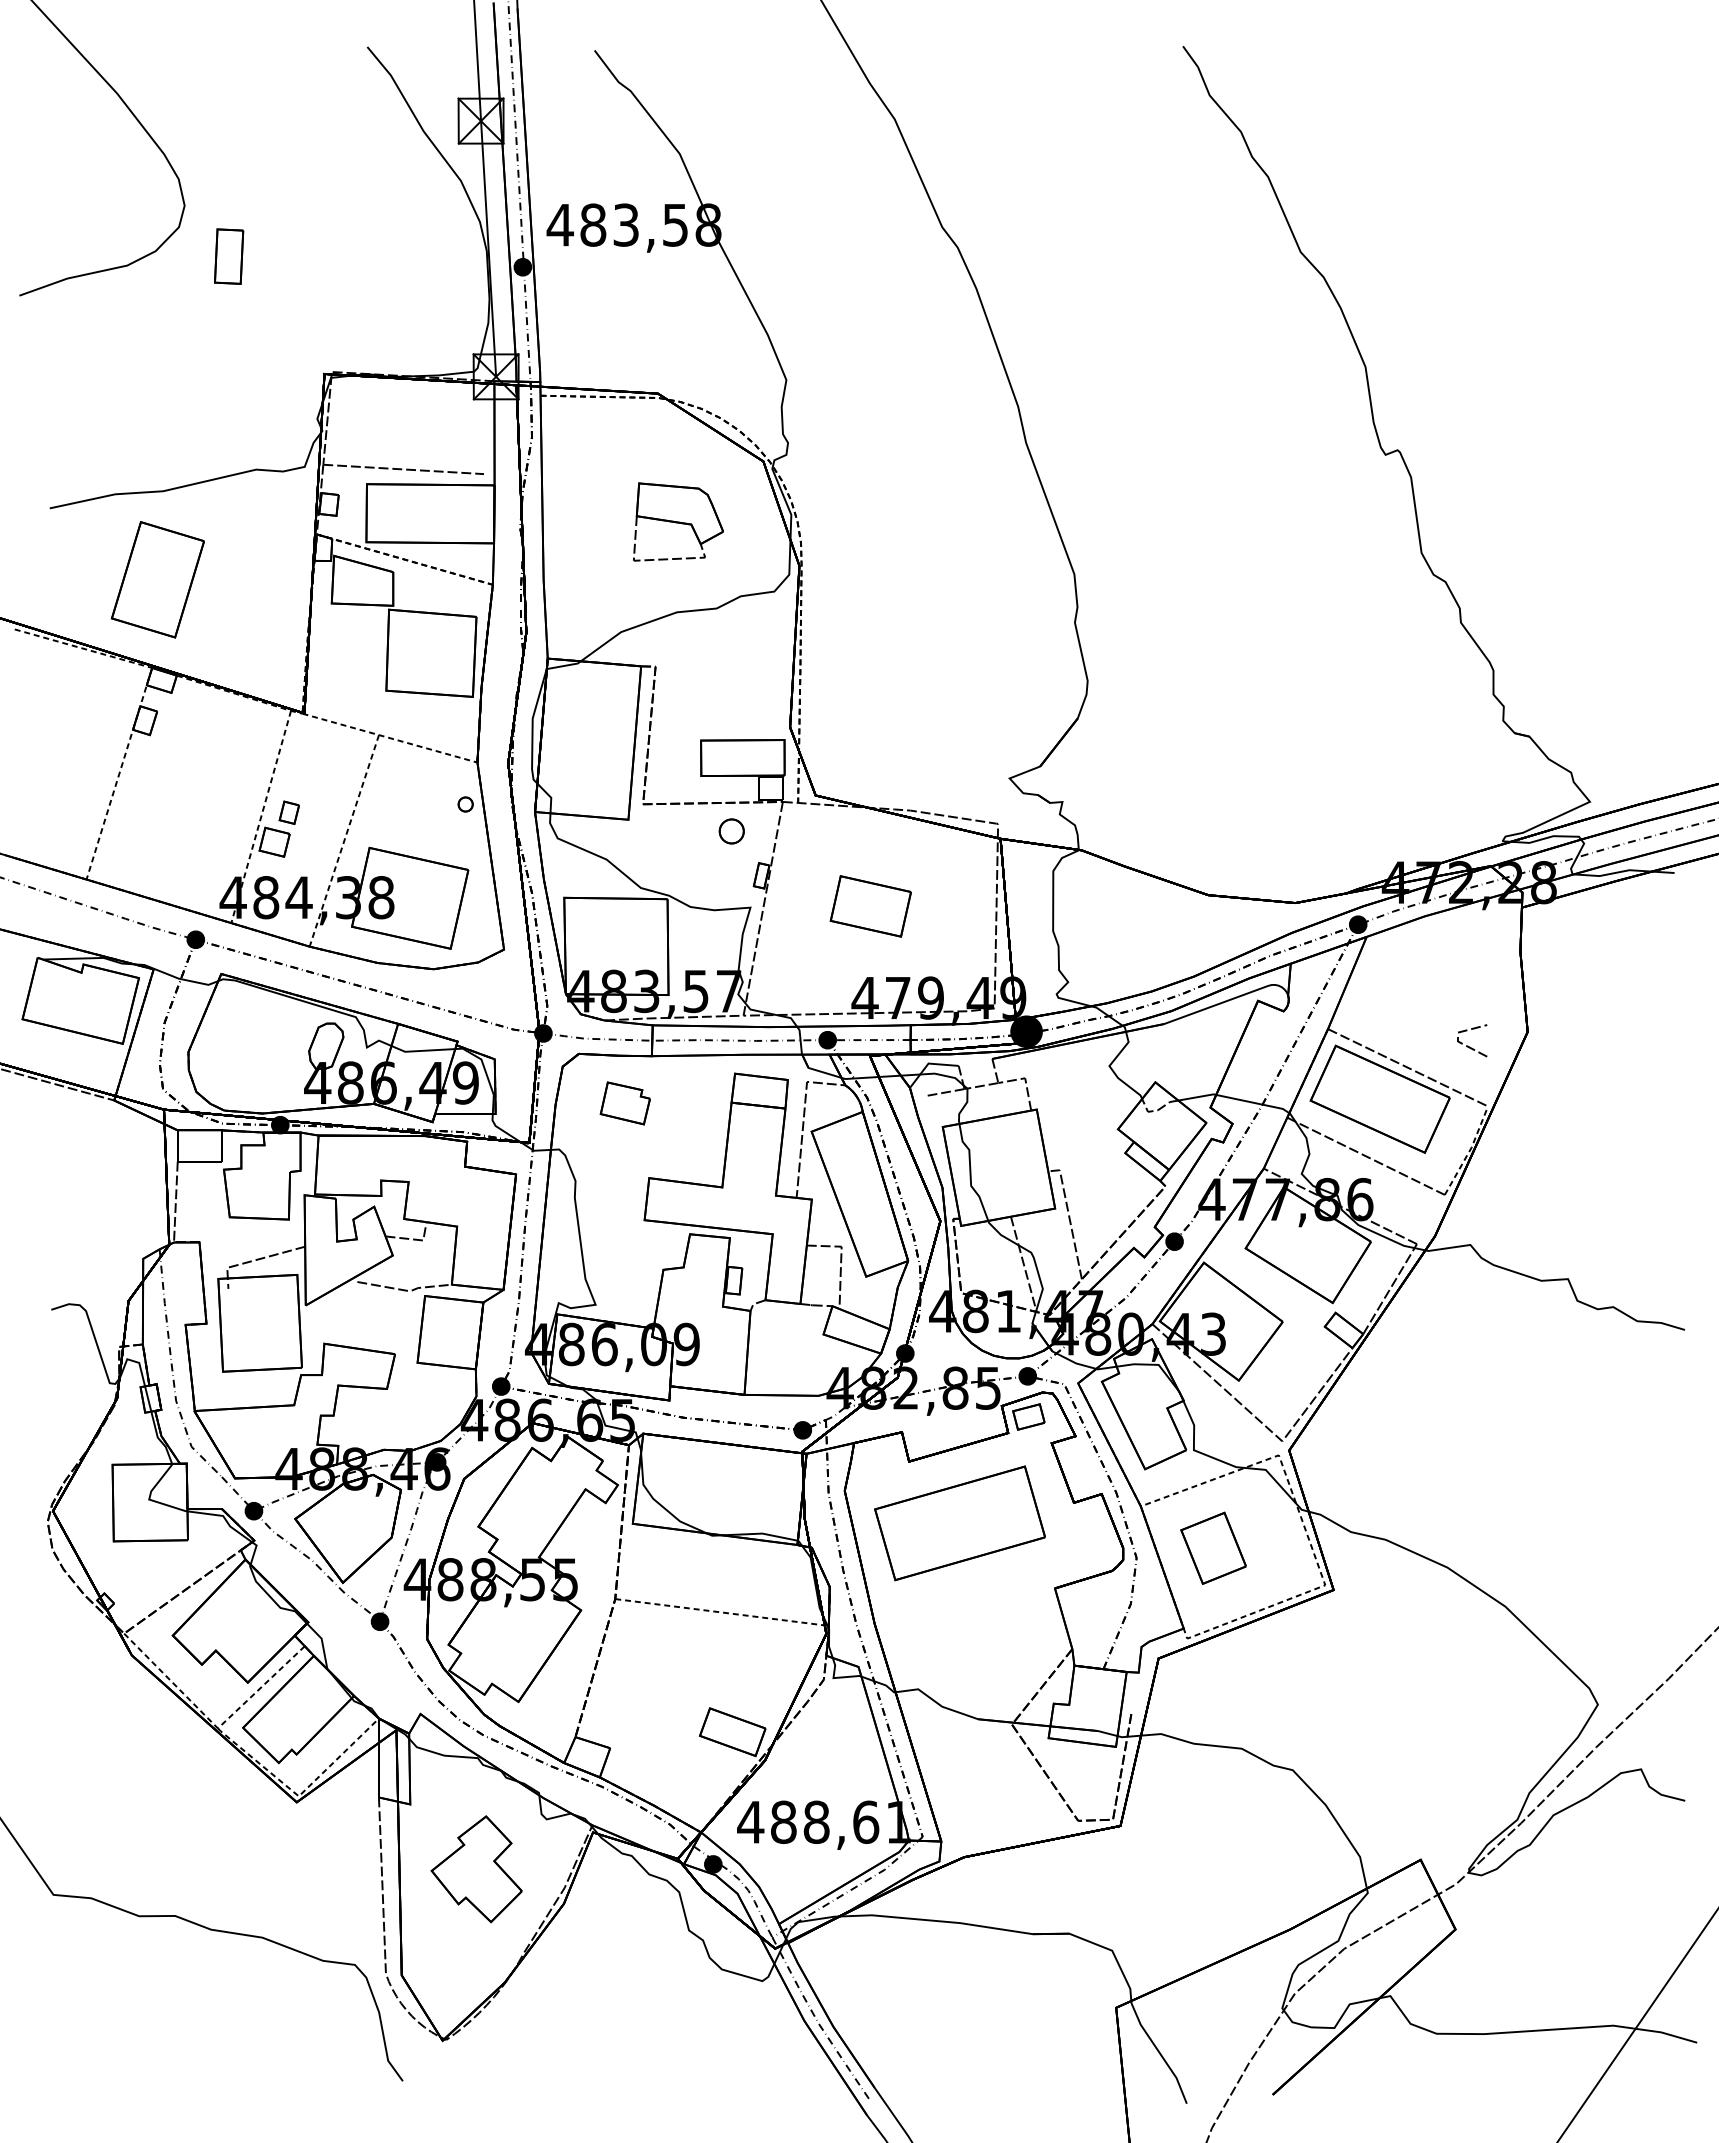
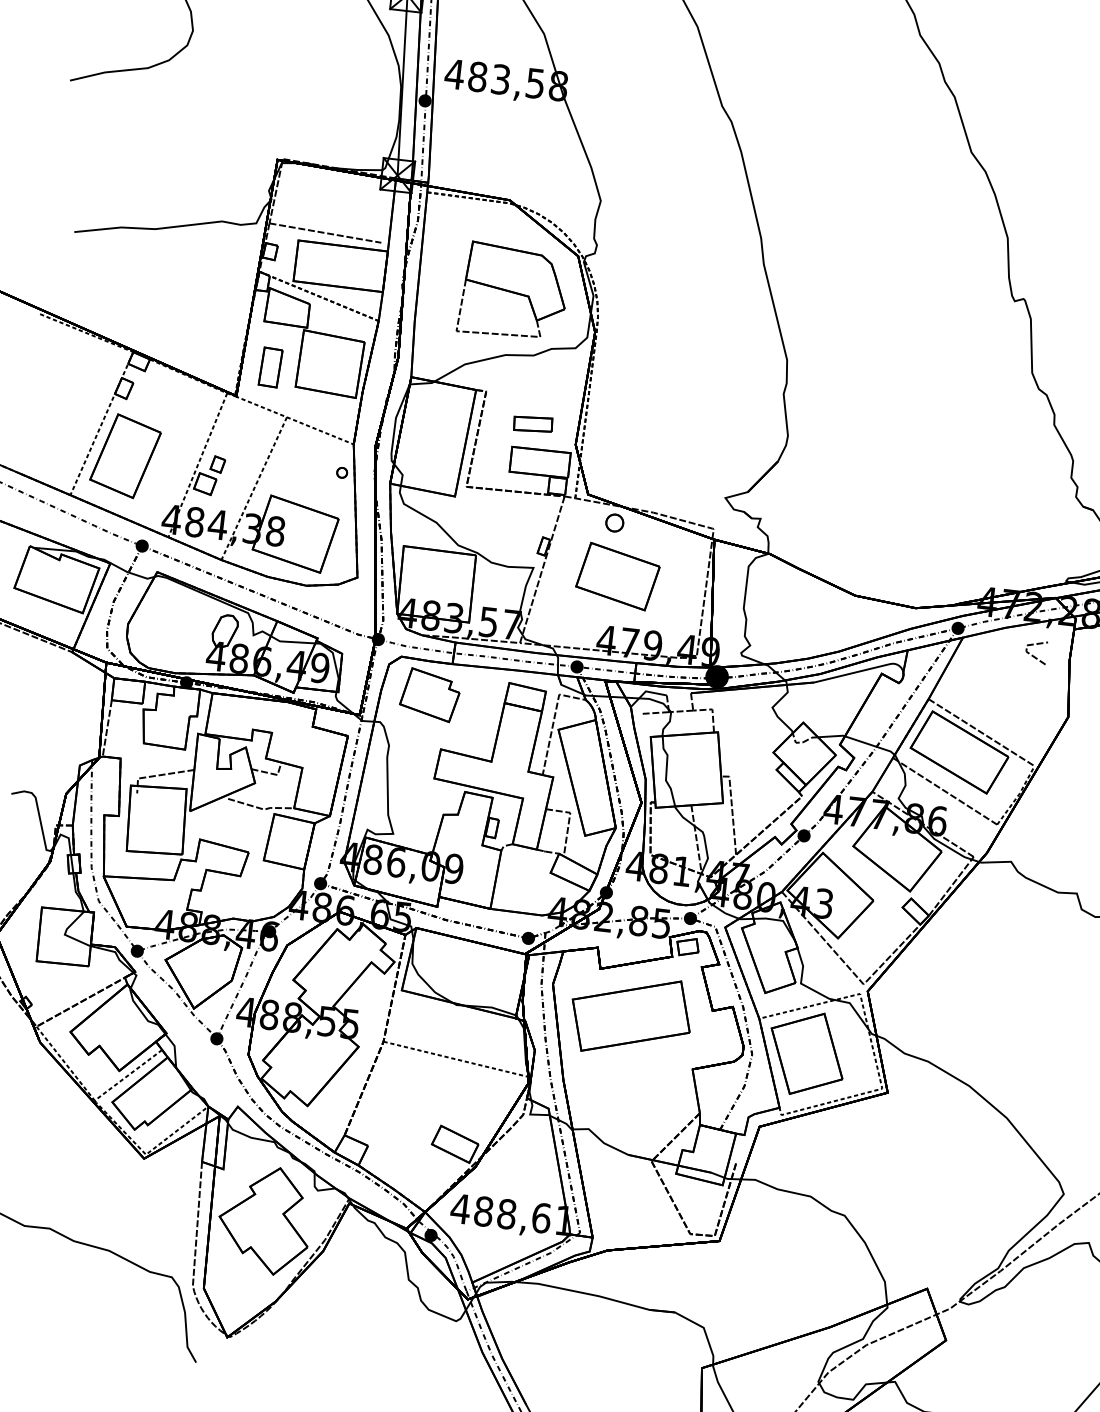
part: (229, 256) -> (270, 367), moved
part: (678, 521) -> (513, 291), size x1.67
part: (157, 579) -> (125, 455), moved
part: (726, 705) -> (532, 424), added
part: (731, 831) -> (614, 523), moved
part: (870, 906) -> (617, 576), size x1.43
line: (1468, 1045) -> (1033, 655), moved
part: (625, 1103) -> (430, 695), size x1.67
part: (1213, 1548) -> (806, 1054), size x1.67
part: (476, 1868) -> (264, 1219), size x1.43

